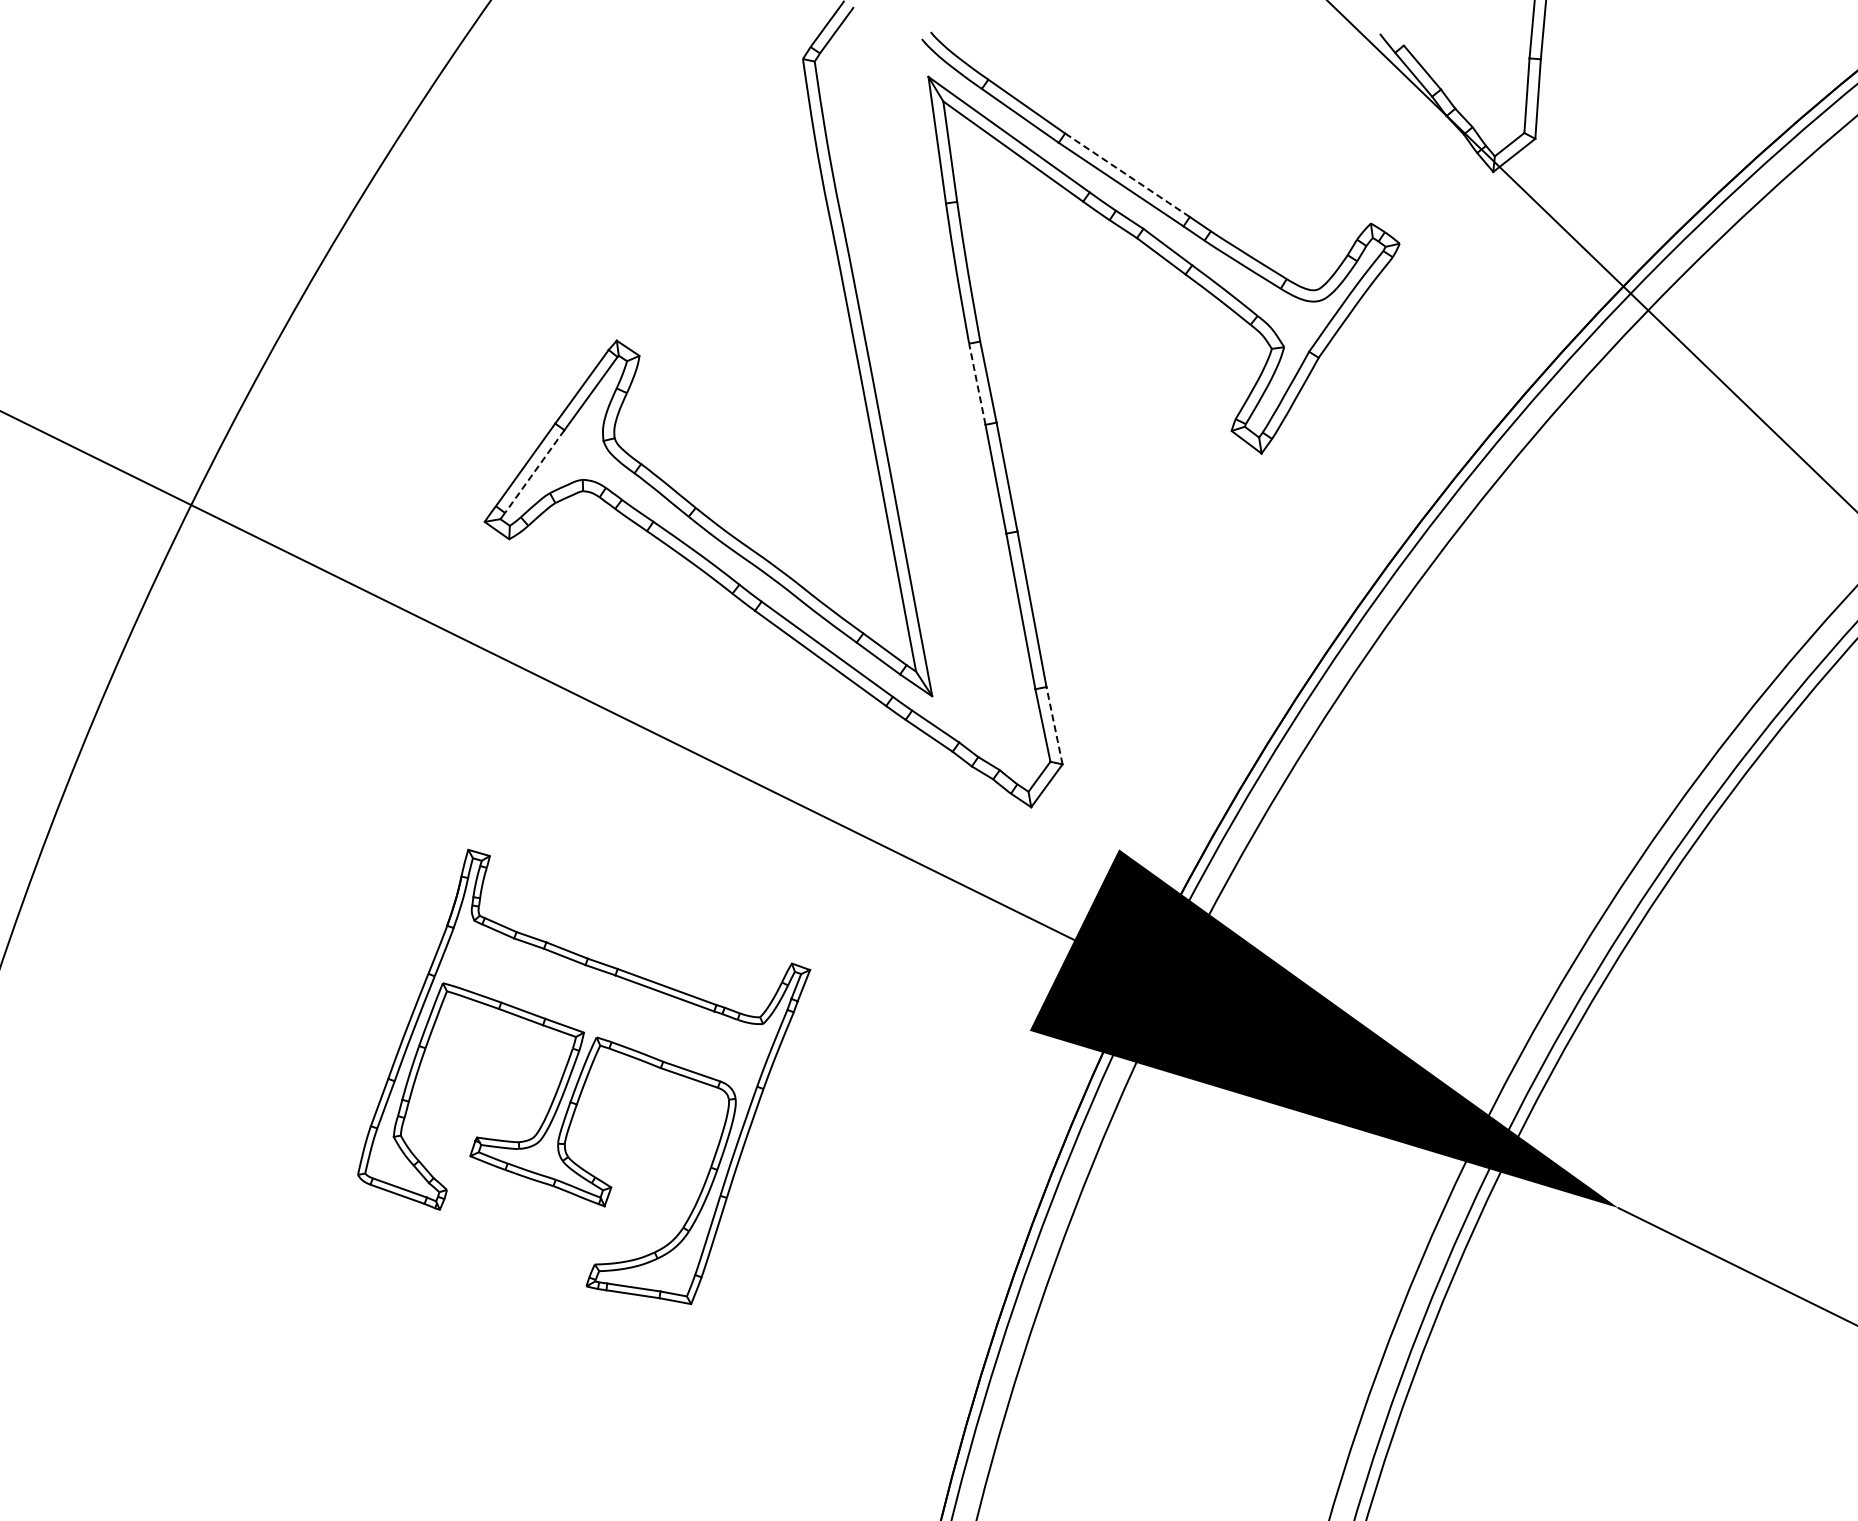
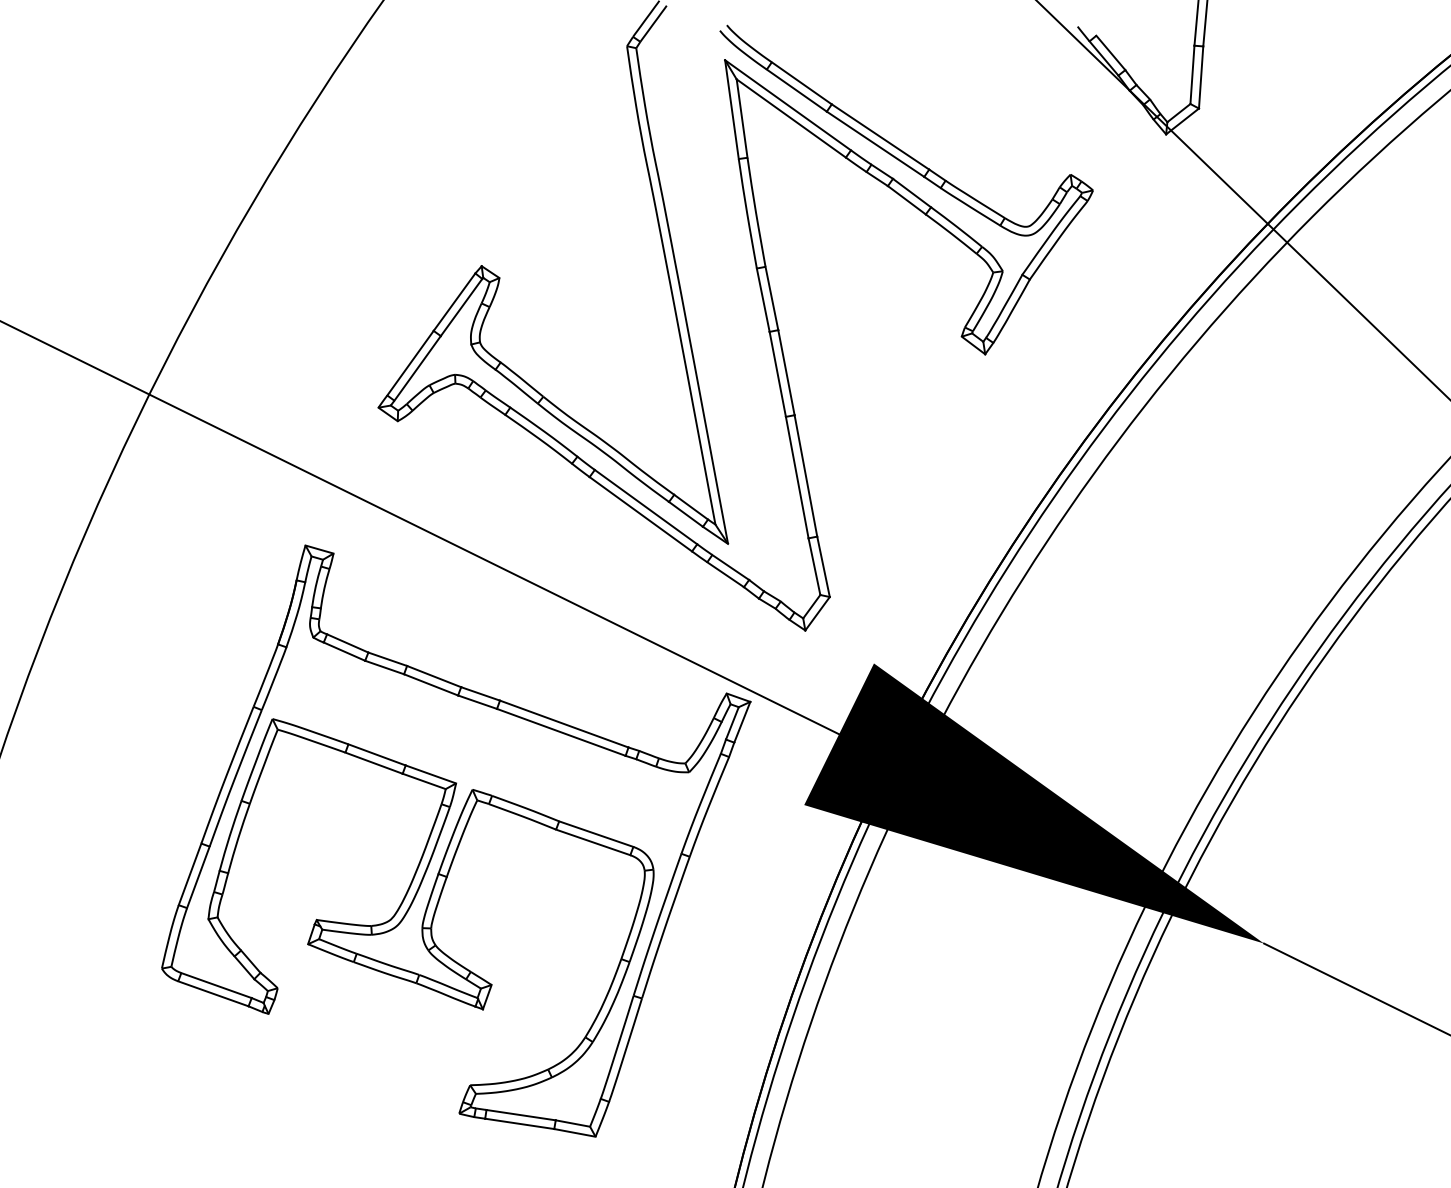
line: (1127, 174) -> (880, 136), dashed -> solid
line: (977, 383) -> (763, 299), dashed -> solid
line: (534, 471) -> (417, 368), dashed -> solid
line: (1054, 725) -> (823, 566), dashed -> solid
part: (583, 1076) -> (455, 840), size x1.67

